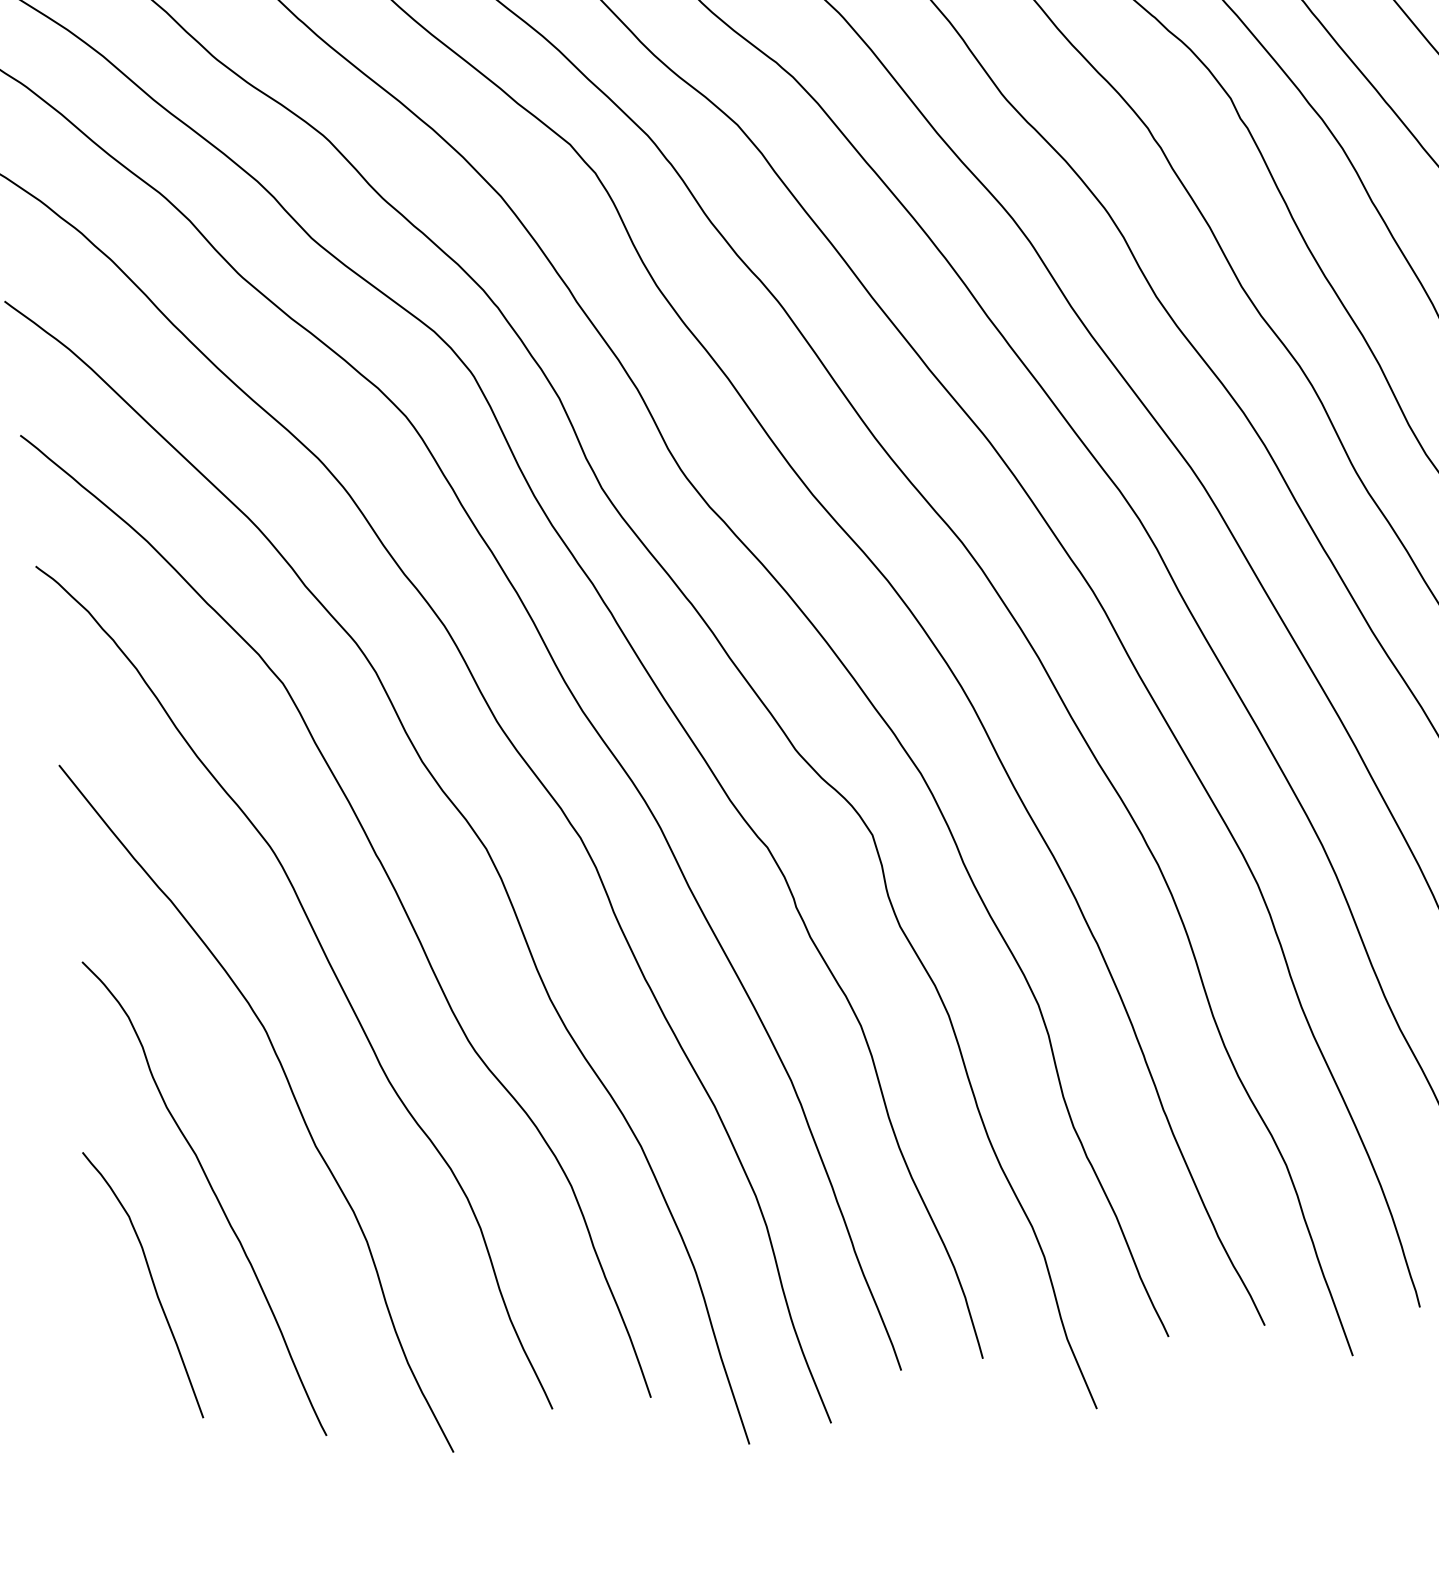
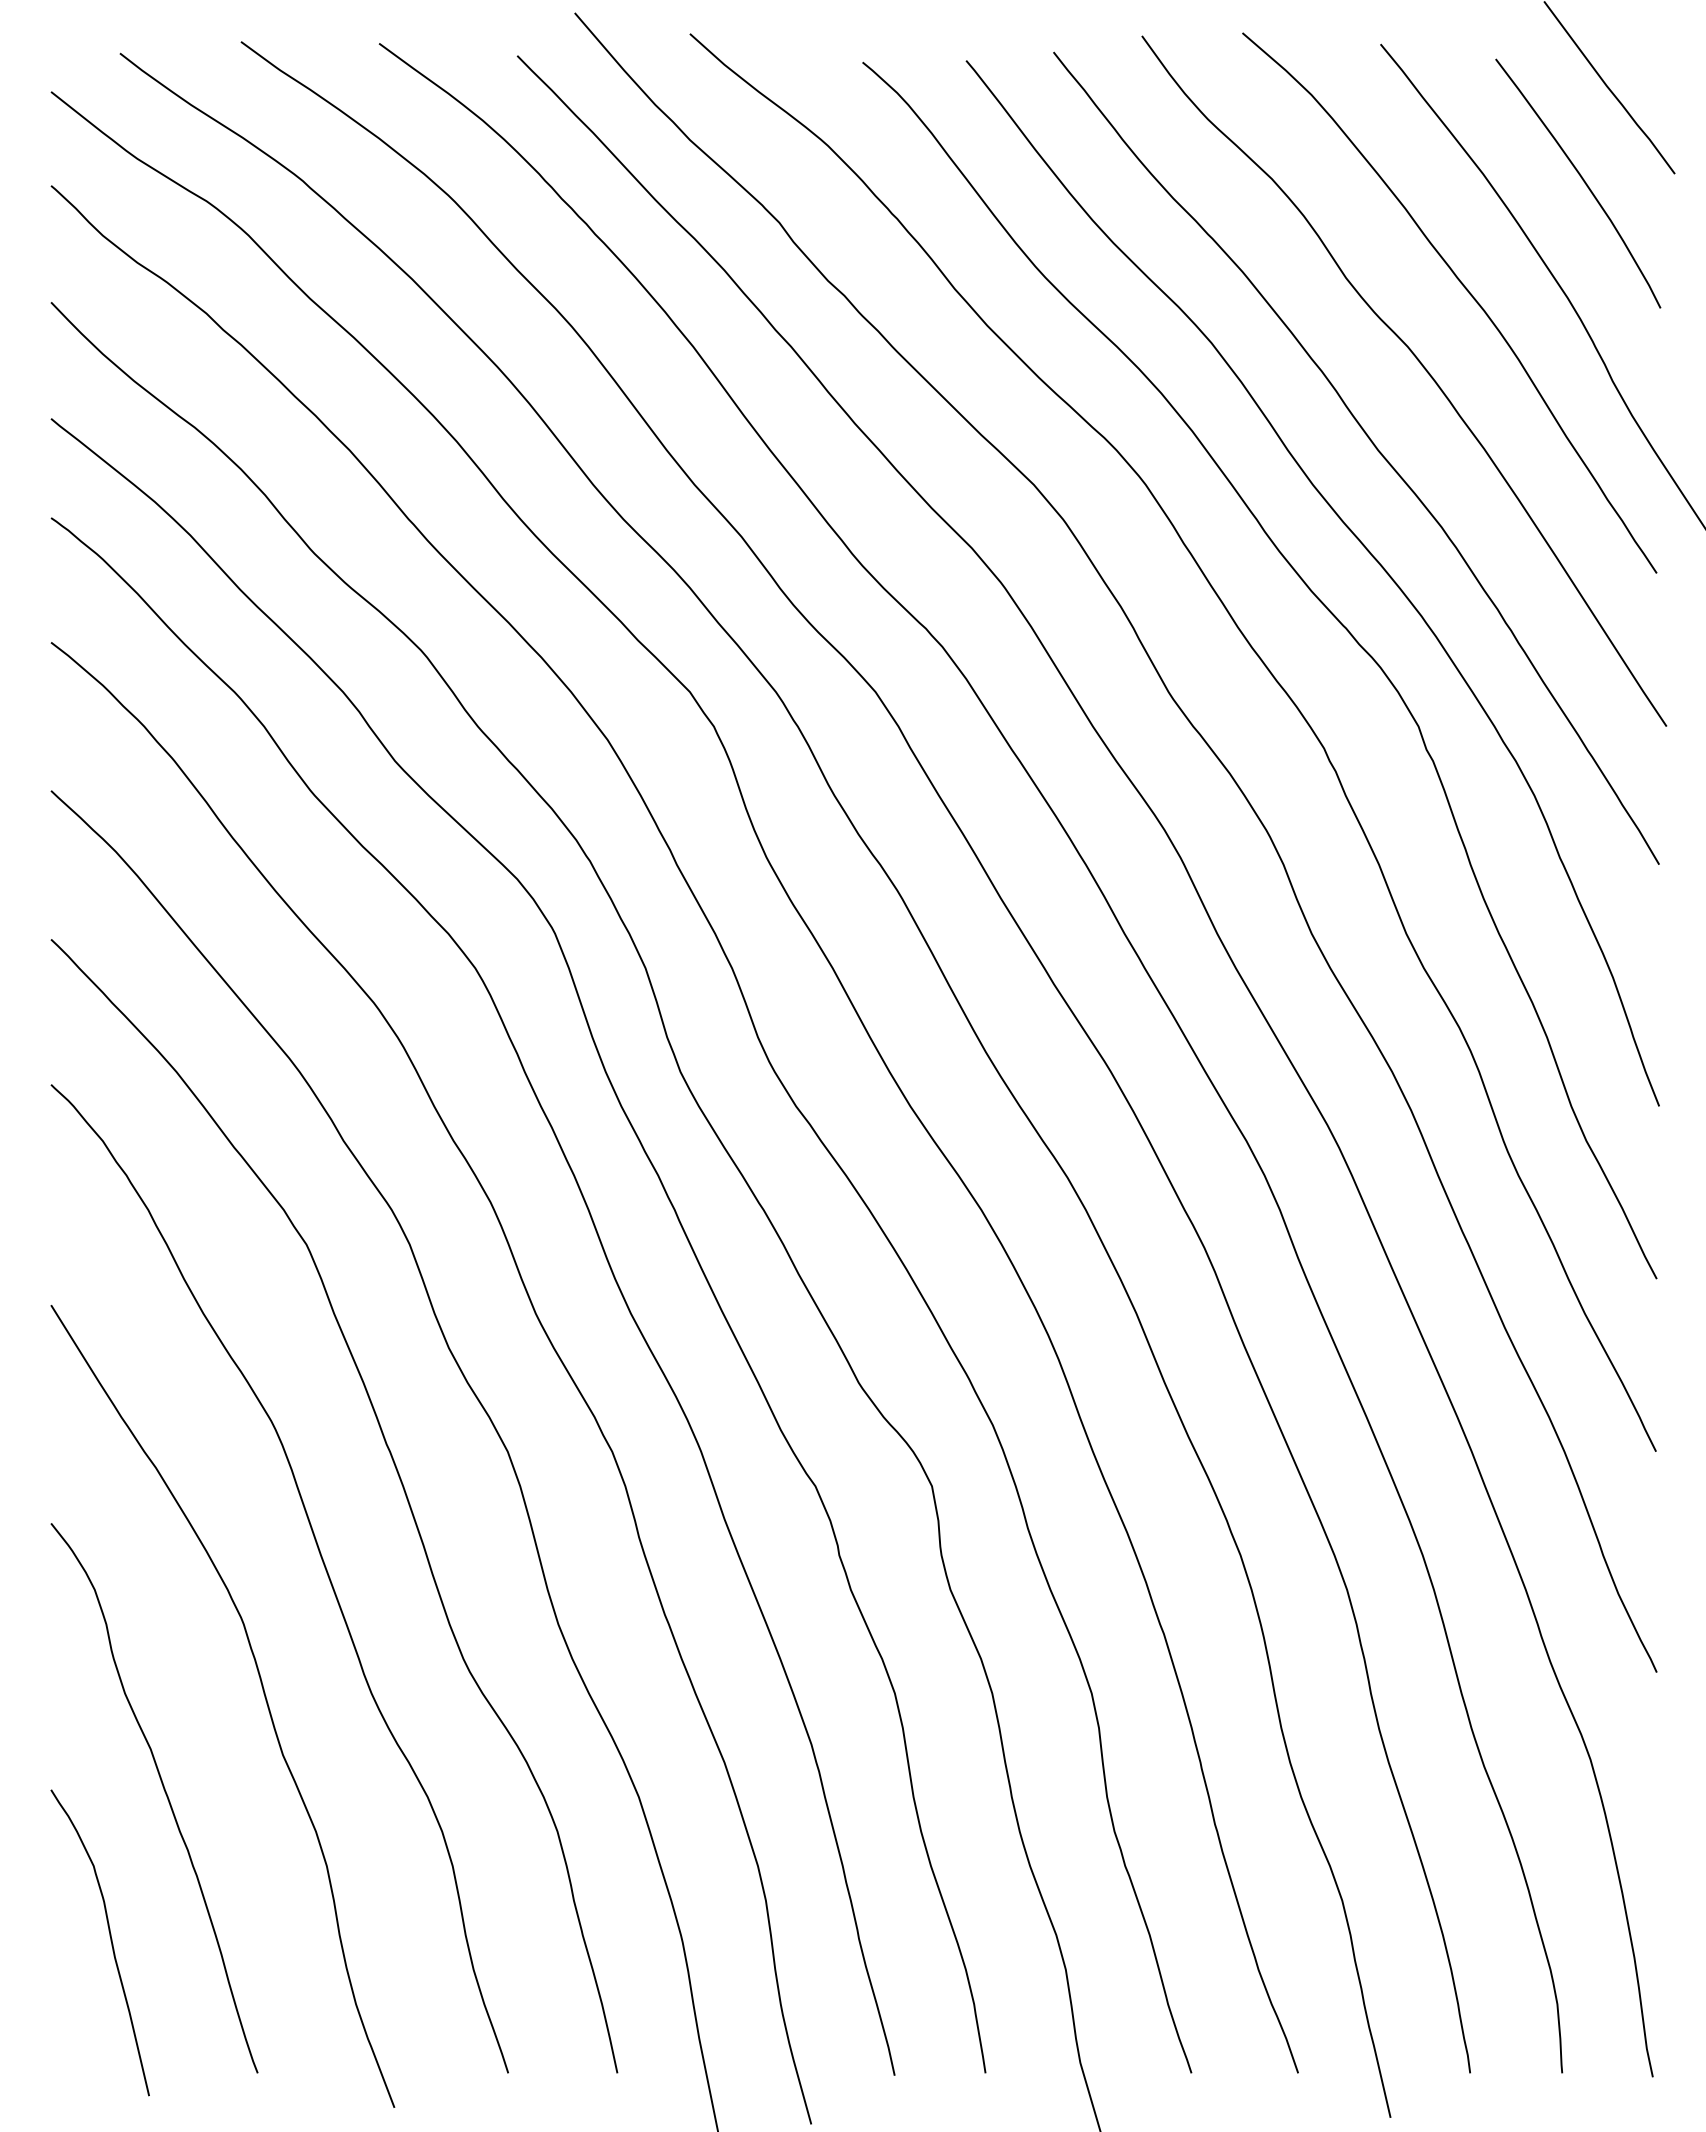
curve: (152, 1282) -> (110, 1941), moved

